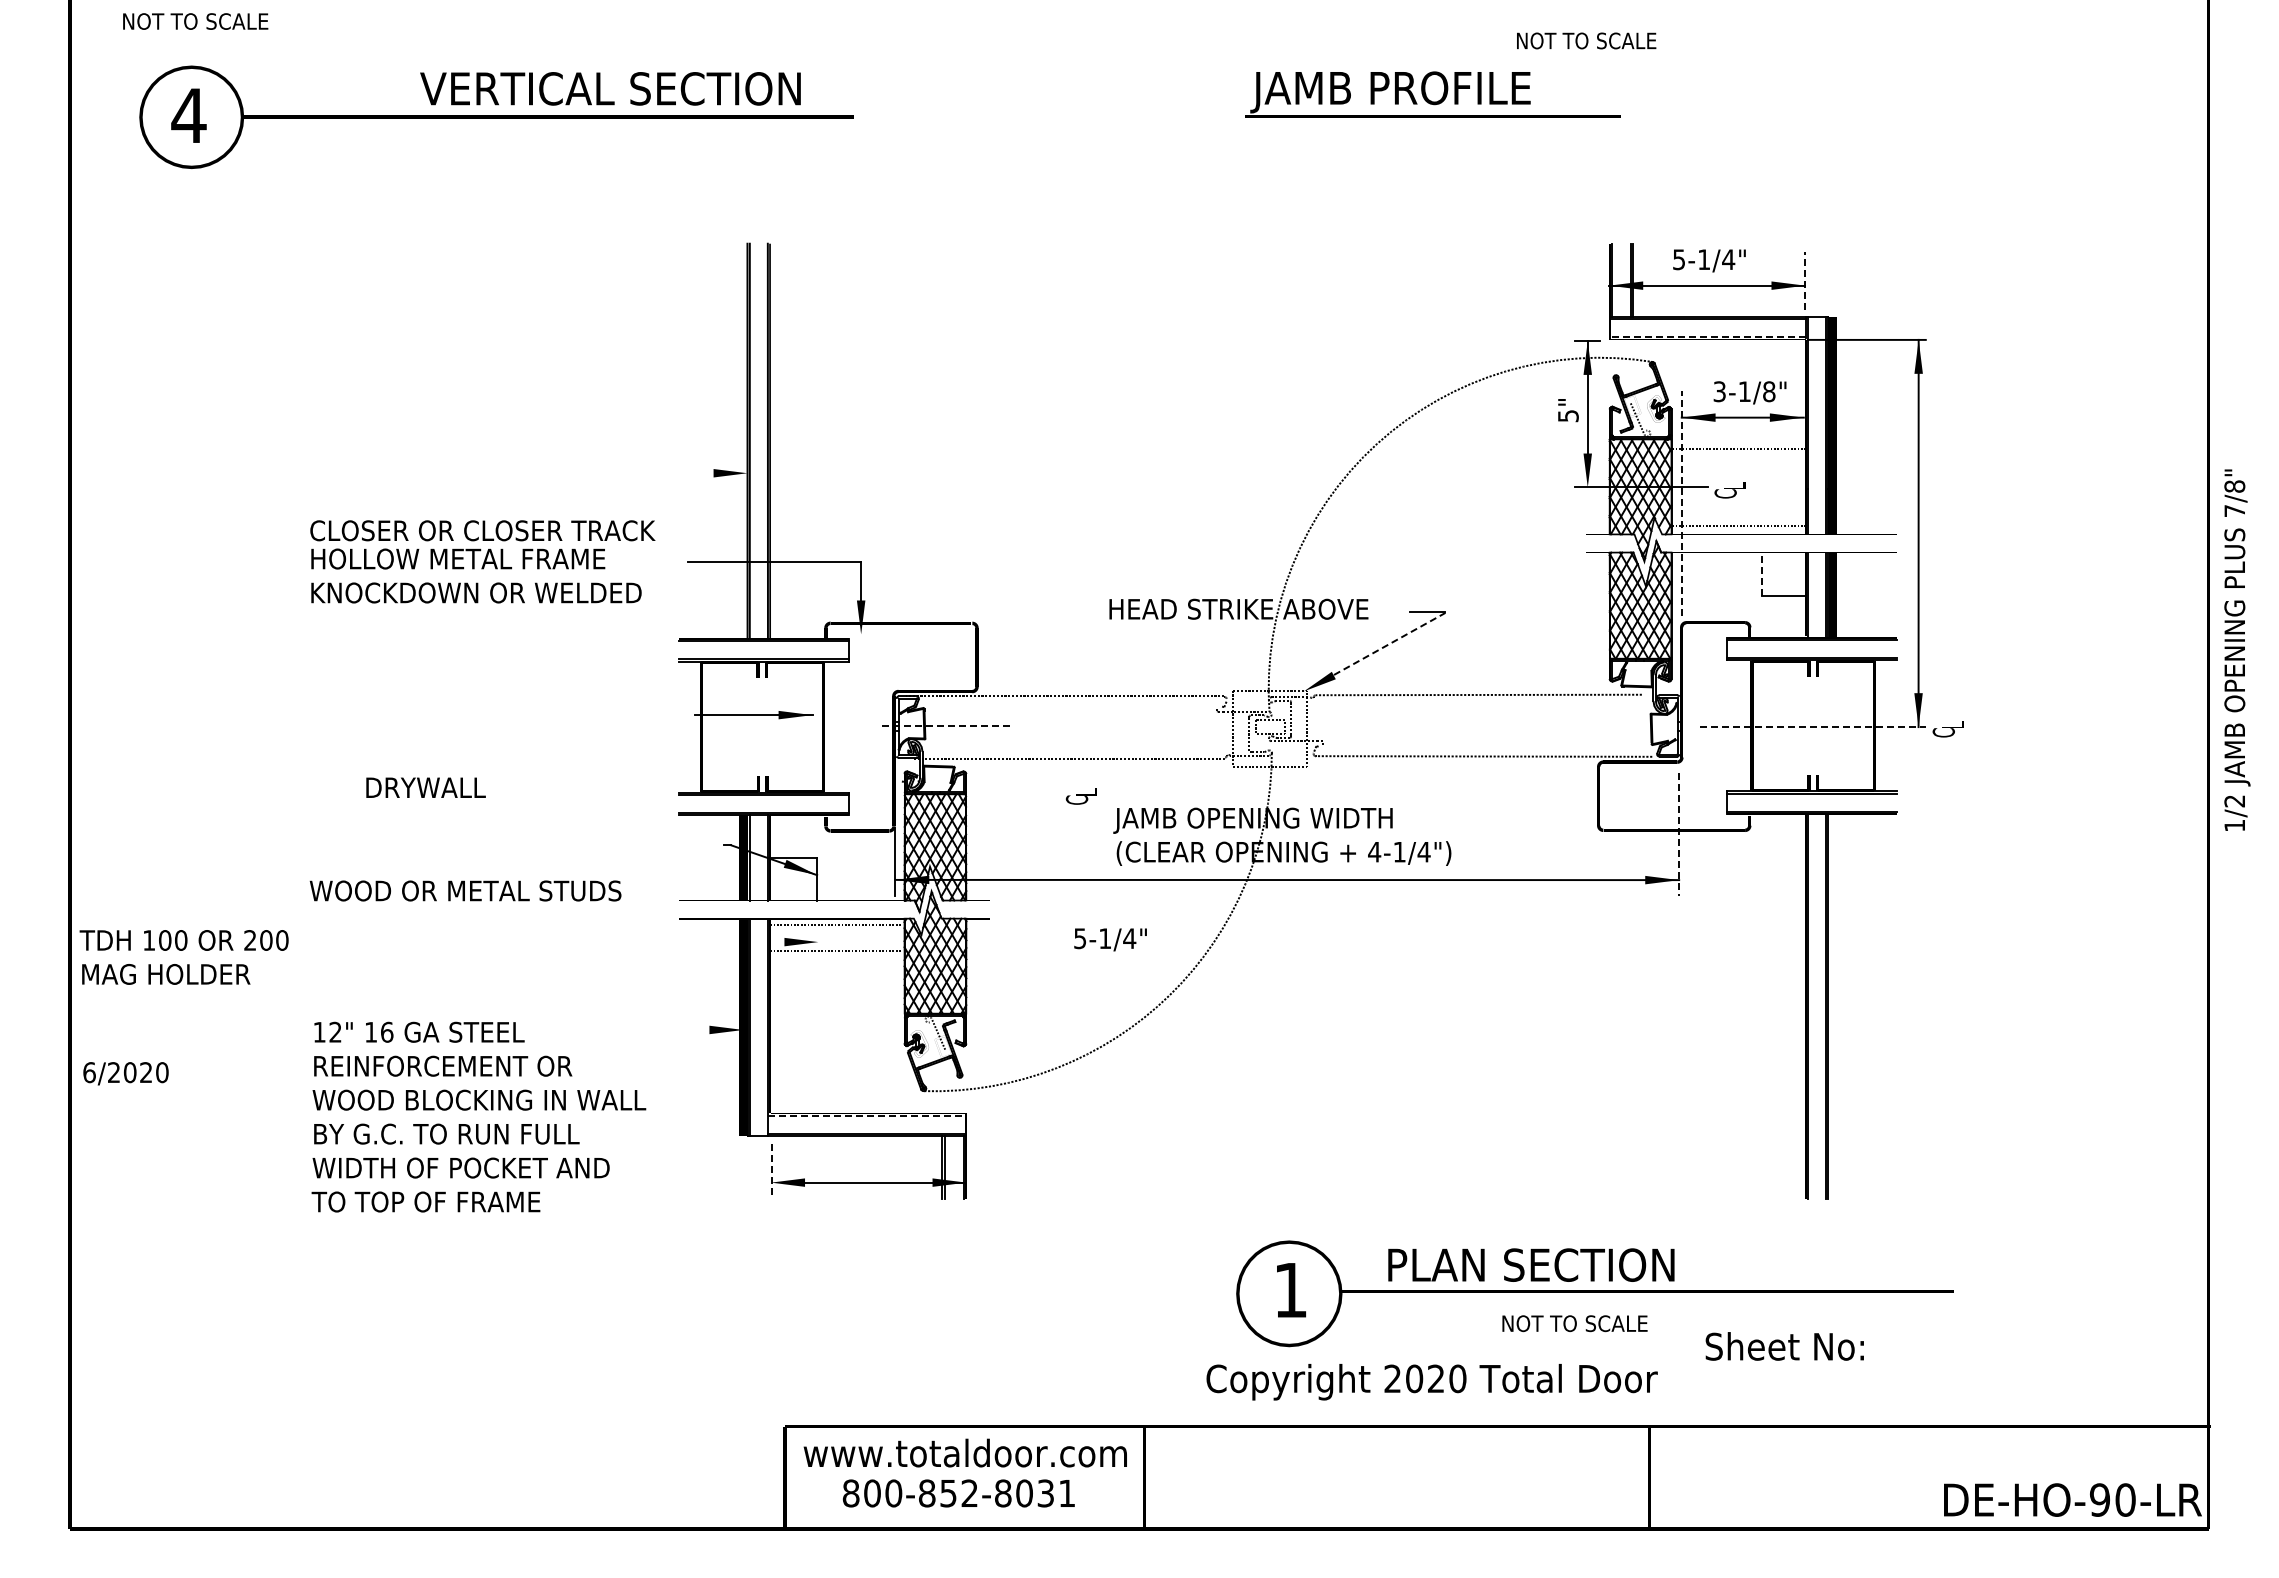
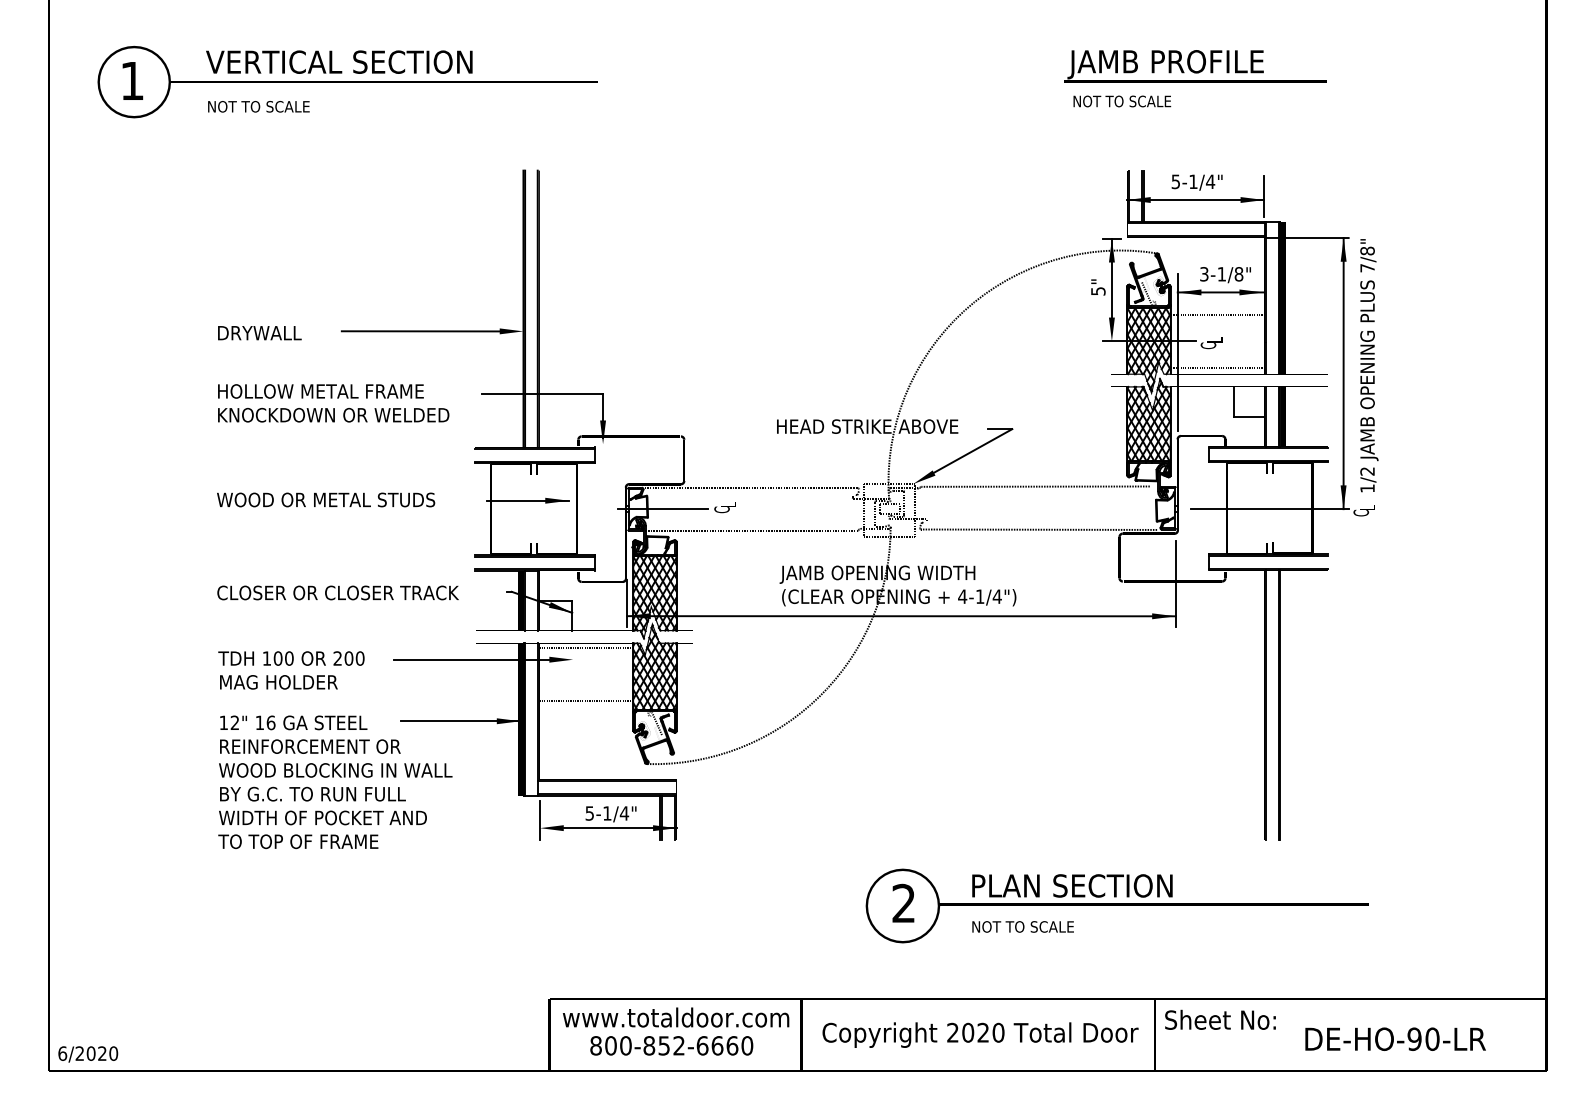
text: (195, 21) -> (258, 106), moved
text: (1586, 40) -> (1122, 101), moved
text: (610, 88) -> (339, 61), moved
text: (1432, 94) -> (1195, 66), moved
text: (188, 115) -> (132, 80), 4 -> 1
line: (1805, 280) -> (1264, 196), dashed -> solid
line: (1707, 337) -> (1195, 236), dashed -> solid
line: (600, 473) -> (420, 331), added
line: (1681, 503) -> (1177, 352), dashed -> solid
text: (482, 530) -> (337, 592), moved
line: (1761, 574) -> (1233, 402), dashed -> solid
line: (1389, 643) -> (973, 450), dashed -> solid
text: (2237, 649) -> (1369, 365), moved
line: (947, 726) -> (663, 508), dashed -> solid
line: (1812, 727) -> (1269, 509), dashed -> solid
text: (425, 787) -> (259, 332), moved
text: (1080, 796) -> (724, 507), moved
line: (1679, 835) -> (1176, 585), dashed -> solid
text: (465, 890) -> (325, 499), moved
text: (1110, 939) -> (611, 814), moved
line: (673, 942) -> (471, 659), added
line: (836, 951) -> (585, 701), moved
text: (183, 957) -> (290, 670), moved
line: (658, 1029) -> (461, 720), added
text: (125, 1073) -> (87, 1054), moved
line: (866, 1115) -> (606, 781), dashed -> solid
line: (771, 1171) -> (540, 820), dashed -> solid
text: (1290, 1289) -> (903, 903), 1 -> 2
text: (1574, 1323) -> (1022, 926), moved
text: (1784, 1346) -> (1220, 1019), moved
text: (1431, 1382) -> (980, 1035), moved
text: (1035, 1493) -> (725, 1045), 800-852-8031 -> 800-852-6660
text: (2072, 1499) -> (1395, 1038), moved

